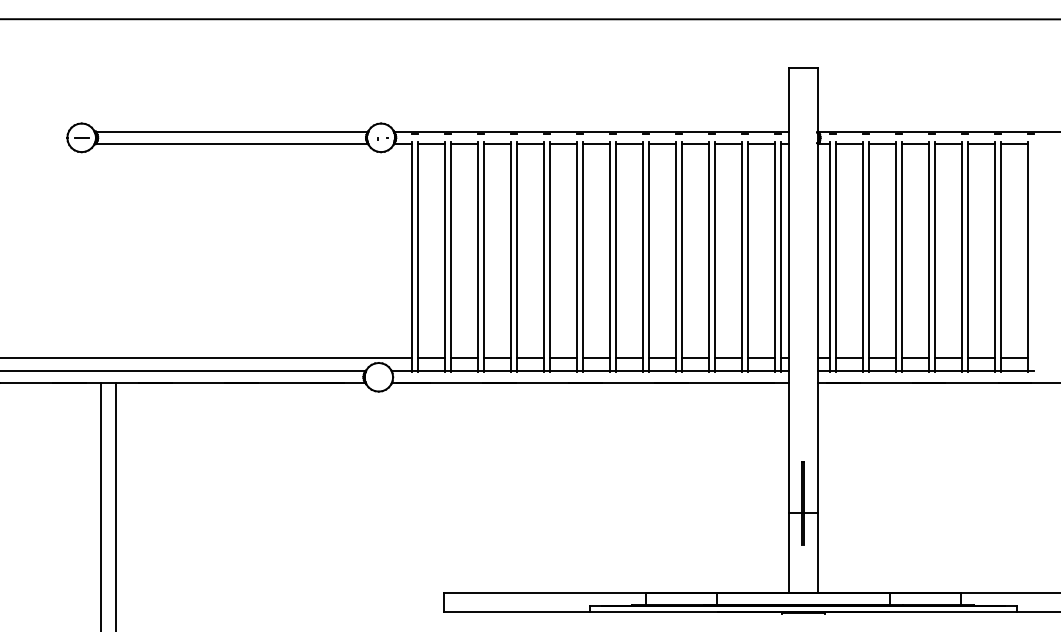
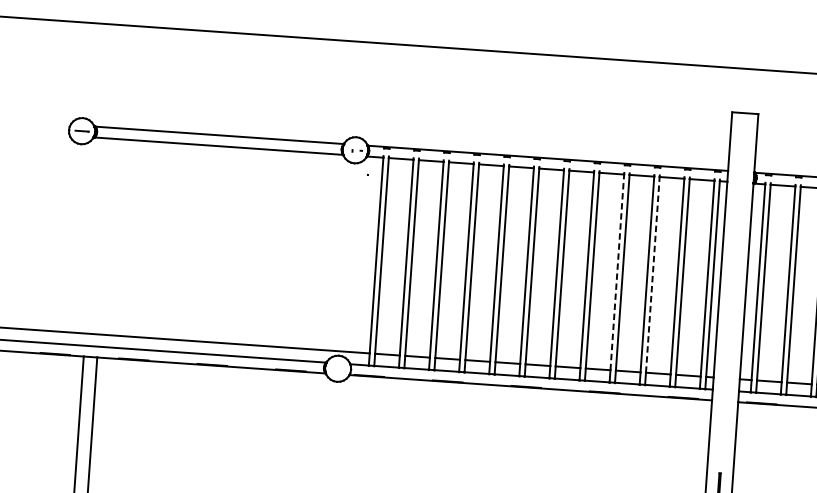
line: (675, 250) -> (617, 271), solid -> dashed
line: (714, 250) -> (652, 274), solid -> dashed

